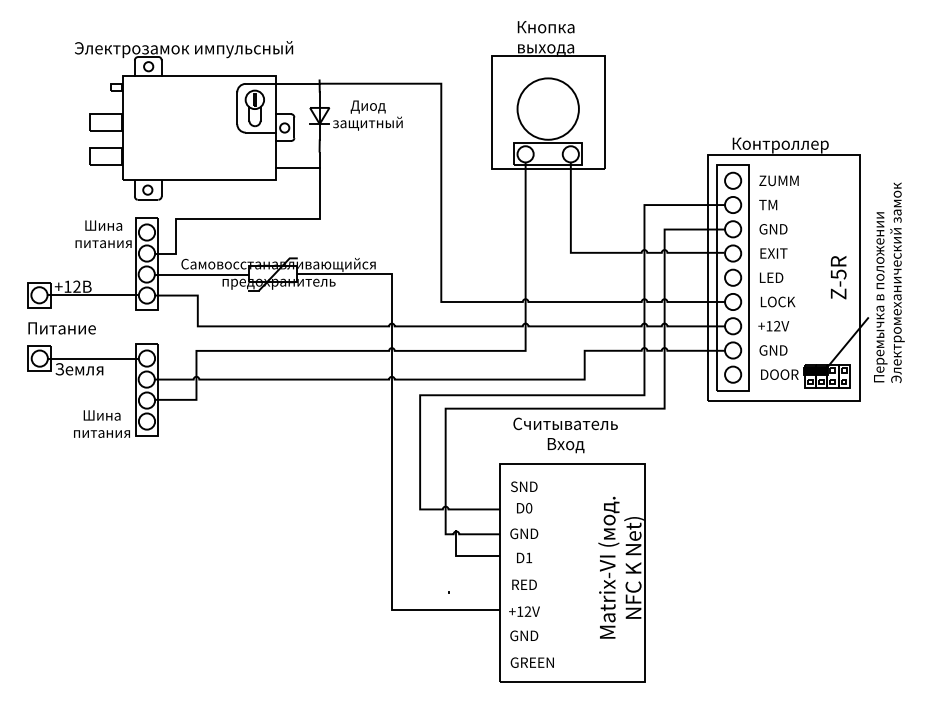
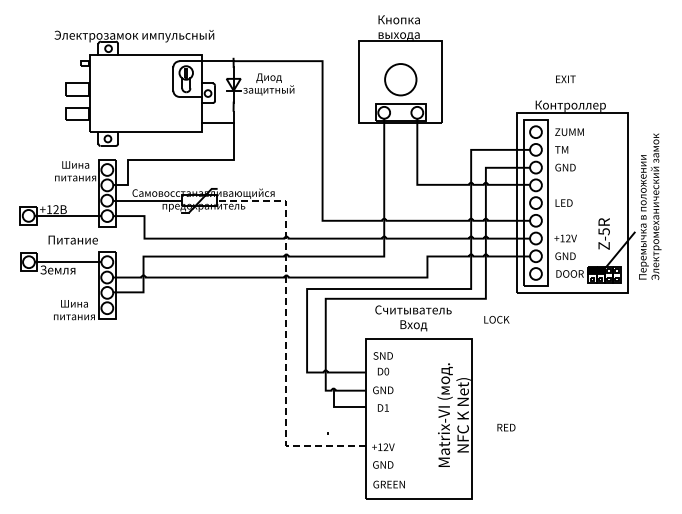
circle: (547, 108) -> (400, 79), size x0.7
text: (773, 253) -> (565, 79), moved
text: (837, 276) -> (603, 233), moved
text: (777, 301) -> (496, 319), moved
text: (61, 327) -> (72, 239), moved
line: (391, 449) -> (286, 328), solid -> dashed
text: (524, 584) -> (506, 427), moved

